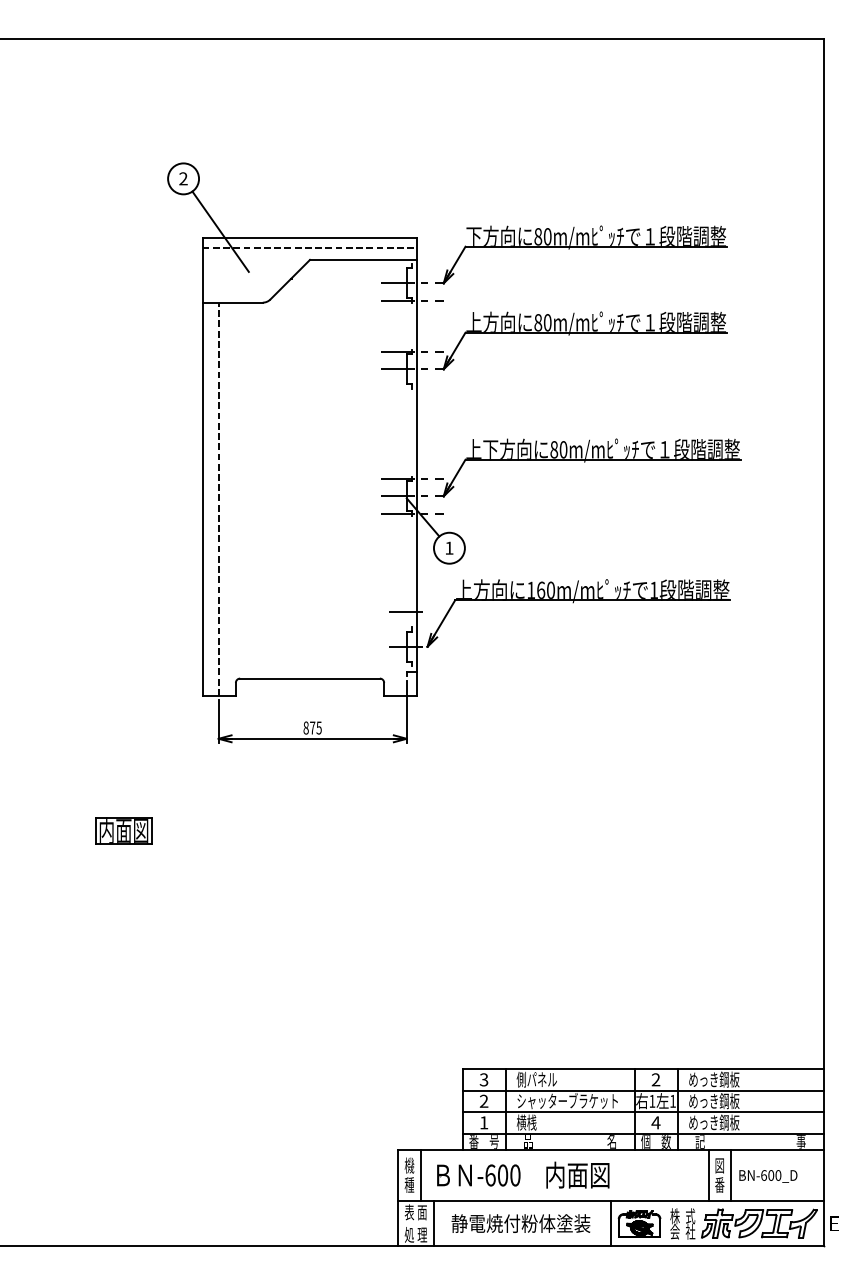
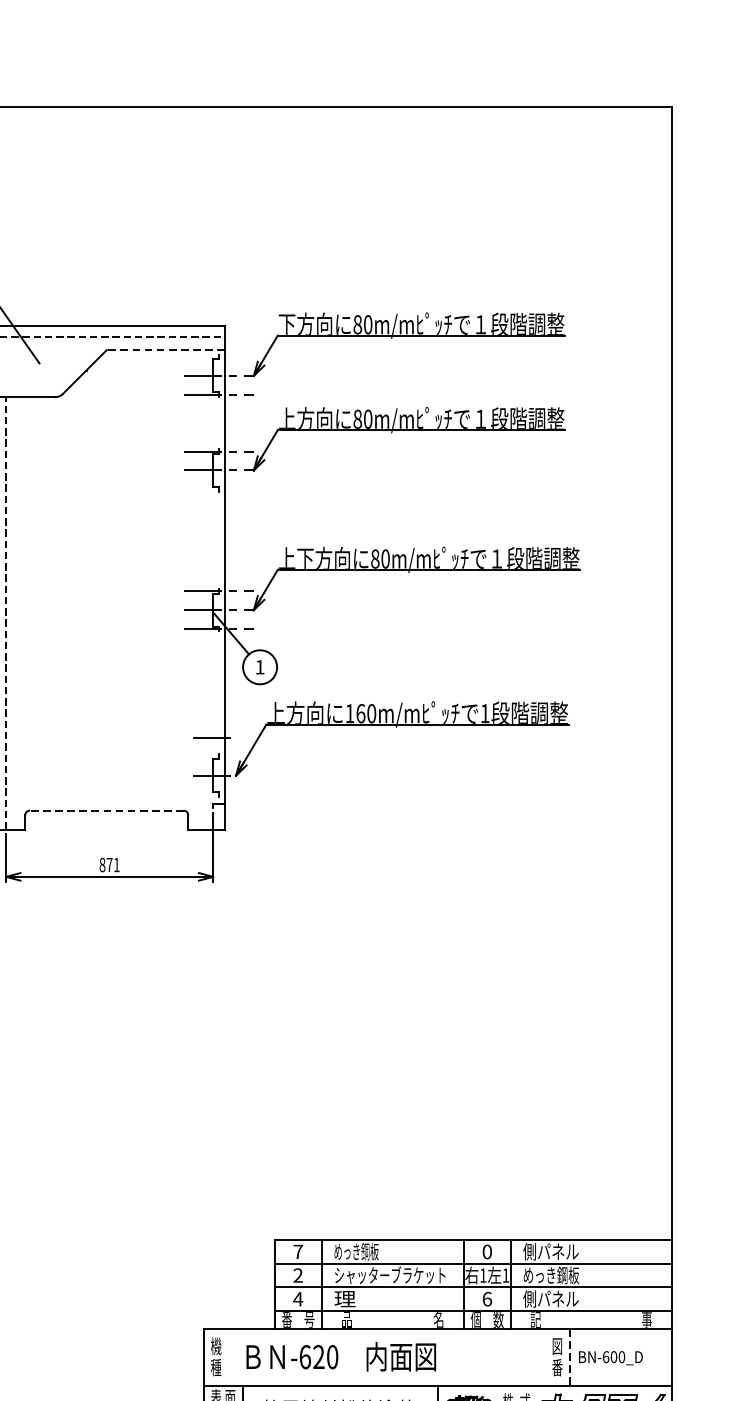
line: (363, 259) -> (165, 349), solid -> dashed
line: (310, 678) -> (107, 810), solid -> dashed
text: (318, 727) -> (116, 864), 875 -> 871
text: (483, 1079) -> (297, 1251), 3 -> 7
text: (536, 1079) -> (355, 1251), 側パネル -> めっき鋼板
text: (655, 1079) -> (486, 1251), 2 -> 0
text: (713, 1079) -> (550, 1251), めっき鋼板 -> 側パネル
text: (483, 1122) -> (297, 1298), 1 -> 4
text: (526, 1122) -> (344, 1298), 横桟 -> 理
text: (655, 1122) -> (486, 1298), 4 -> 6
text: (713, 1122) -> (550, 1298), めっき鋼板 -> 側パネル
line: (420, 1175) -> (228, 1357), removed
text: (502, 1175) -> (318, 1357), -600 -> -620
line: (708, 1175) -> (544, 1357), removed
line: (731, 1175) -> (570, 1357), solid -> dashed

